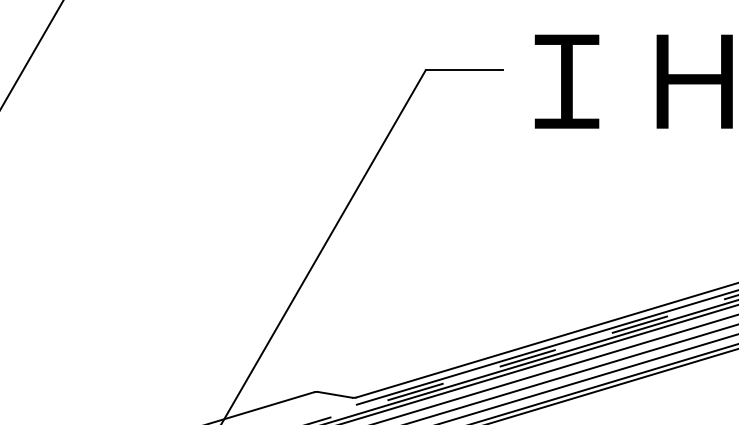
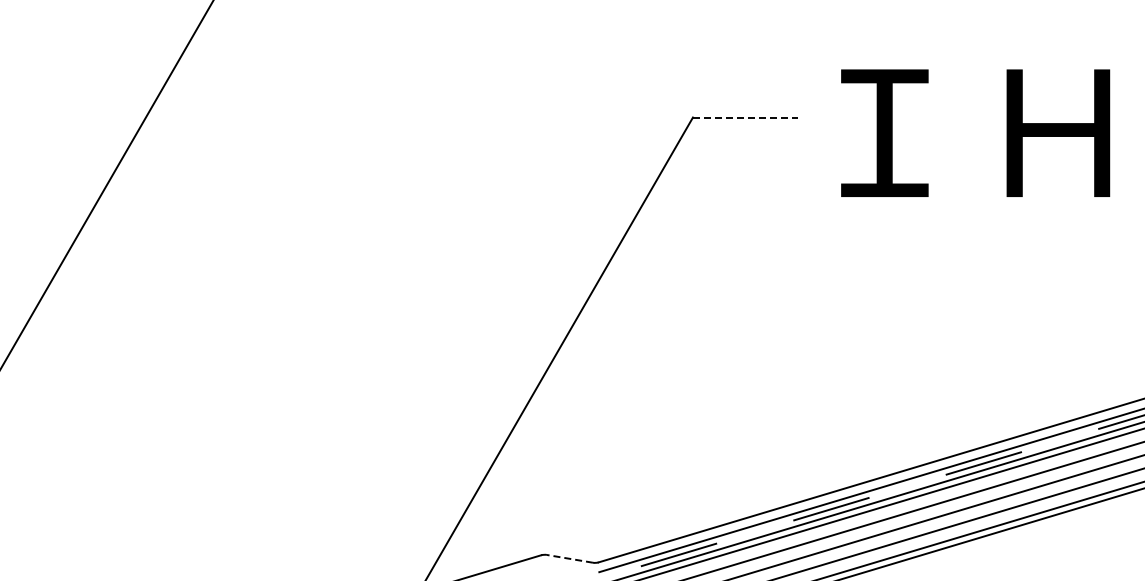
line: (464, 70) -> (745, 117), solid -> dashed
line: (334, 394) -> (569, 558), solid -> dashed

